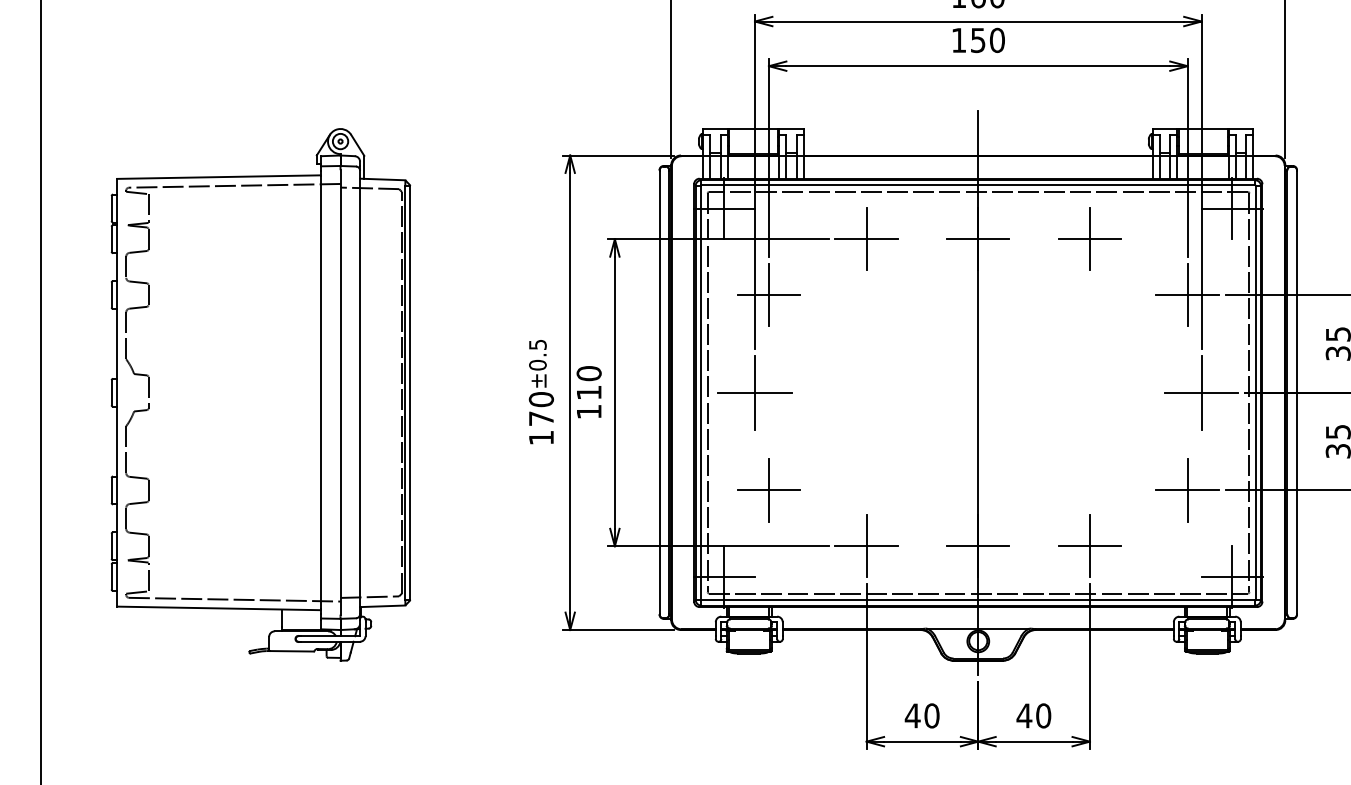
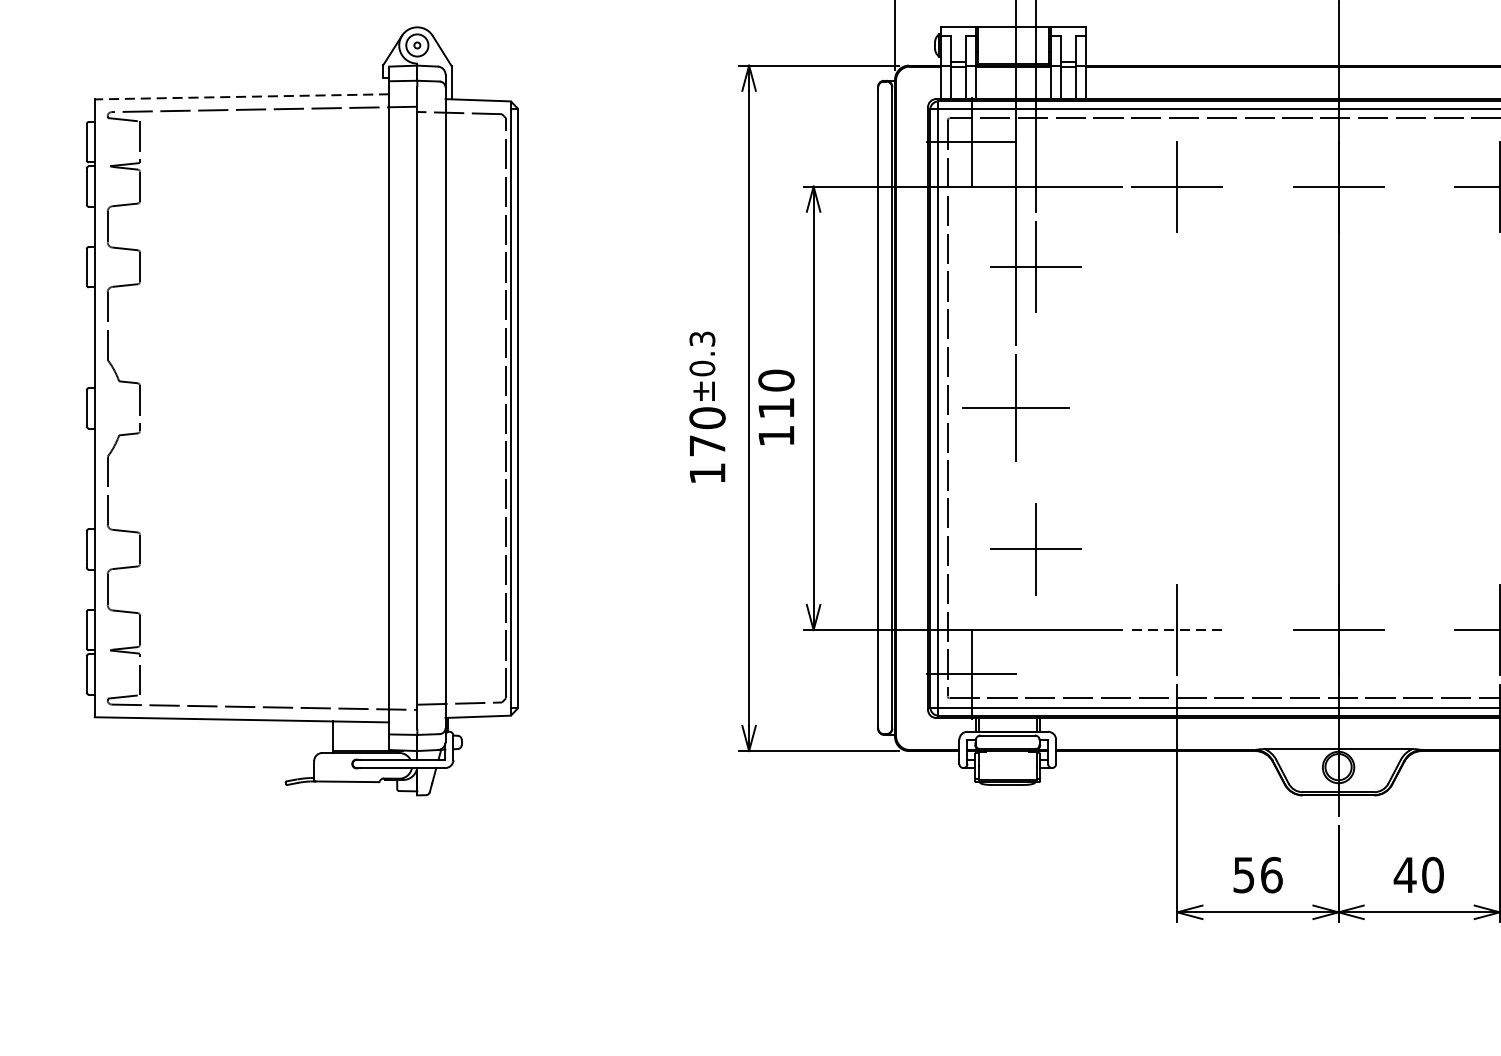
line: (219, 177) -> (242, 97), solid -> dashed
text: (537, 344) -> (701, 338), ±0.5 -> ±0.3
line: (867, 546) -> (1178, 630), solid -> dashed
text: (921, 715) -> (1256, 874), 40 -> 56

